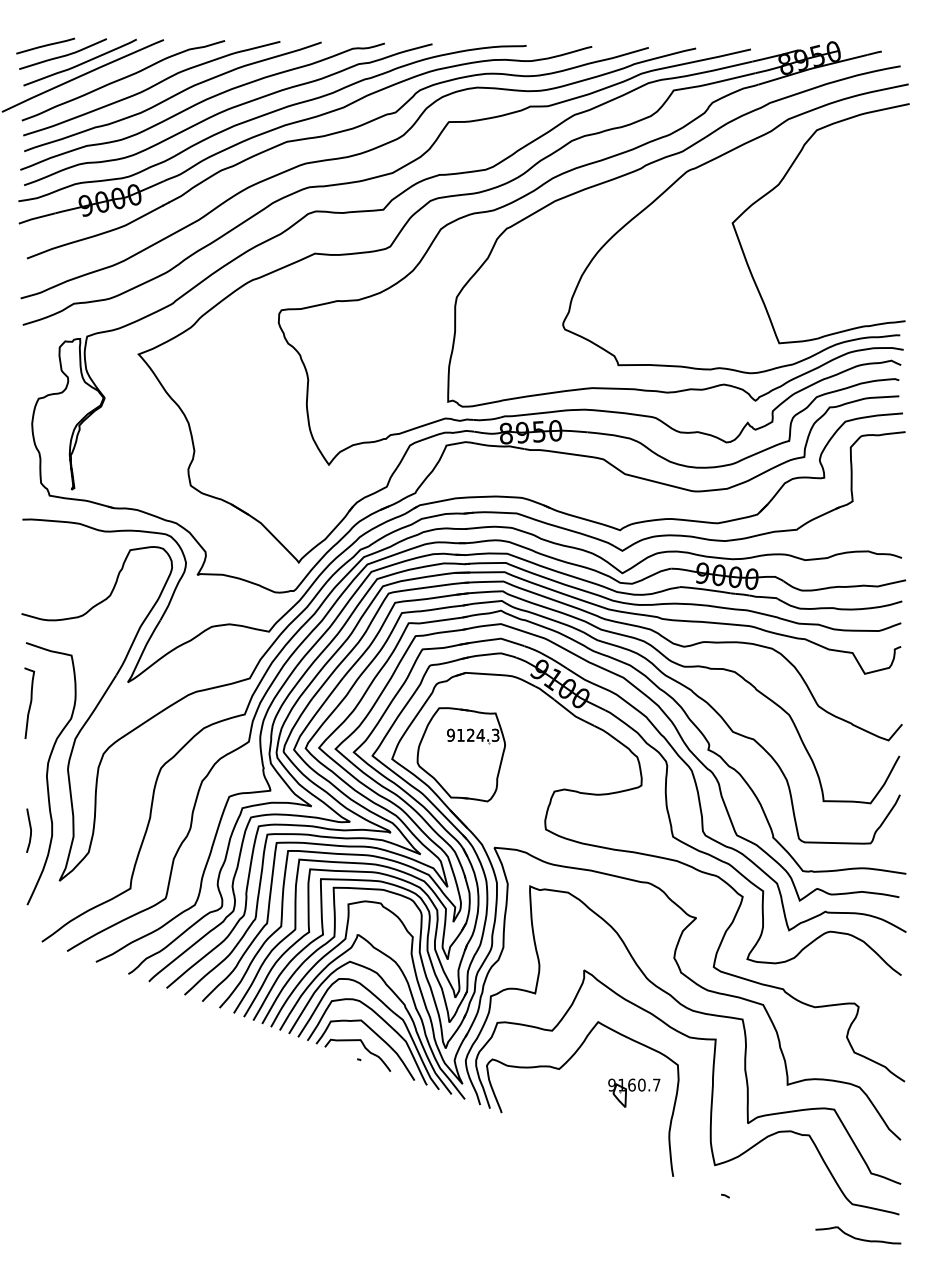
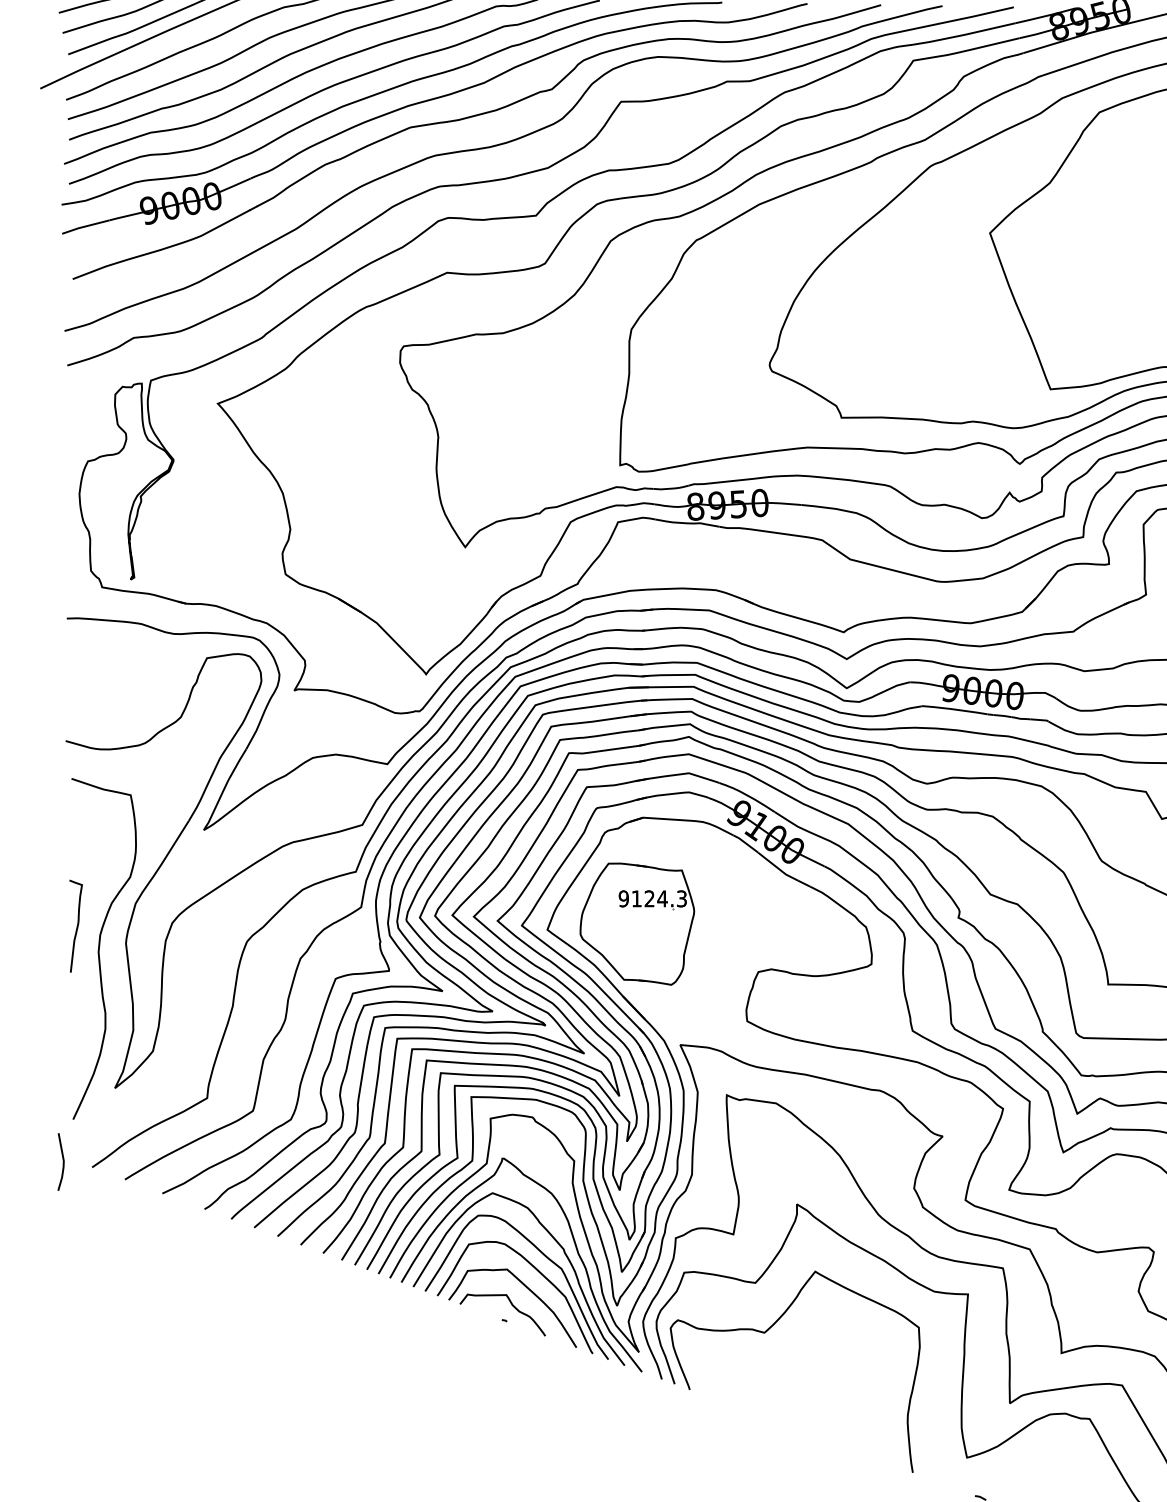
curve: (30, 702) -> (77, 925), moved
curve: (30, 830) -> (63, 1161), moved
part: (634, 1092) -> (862, 1363), removed

